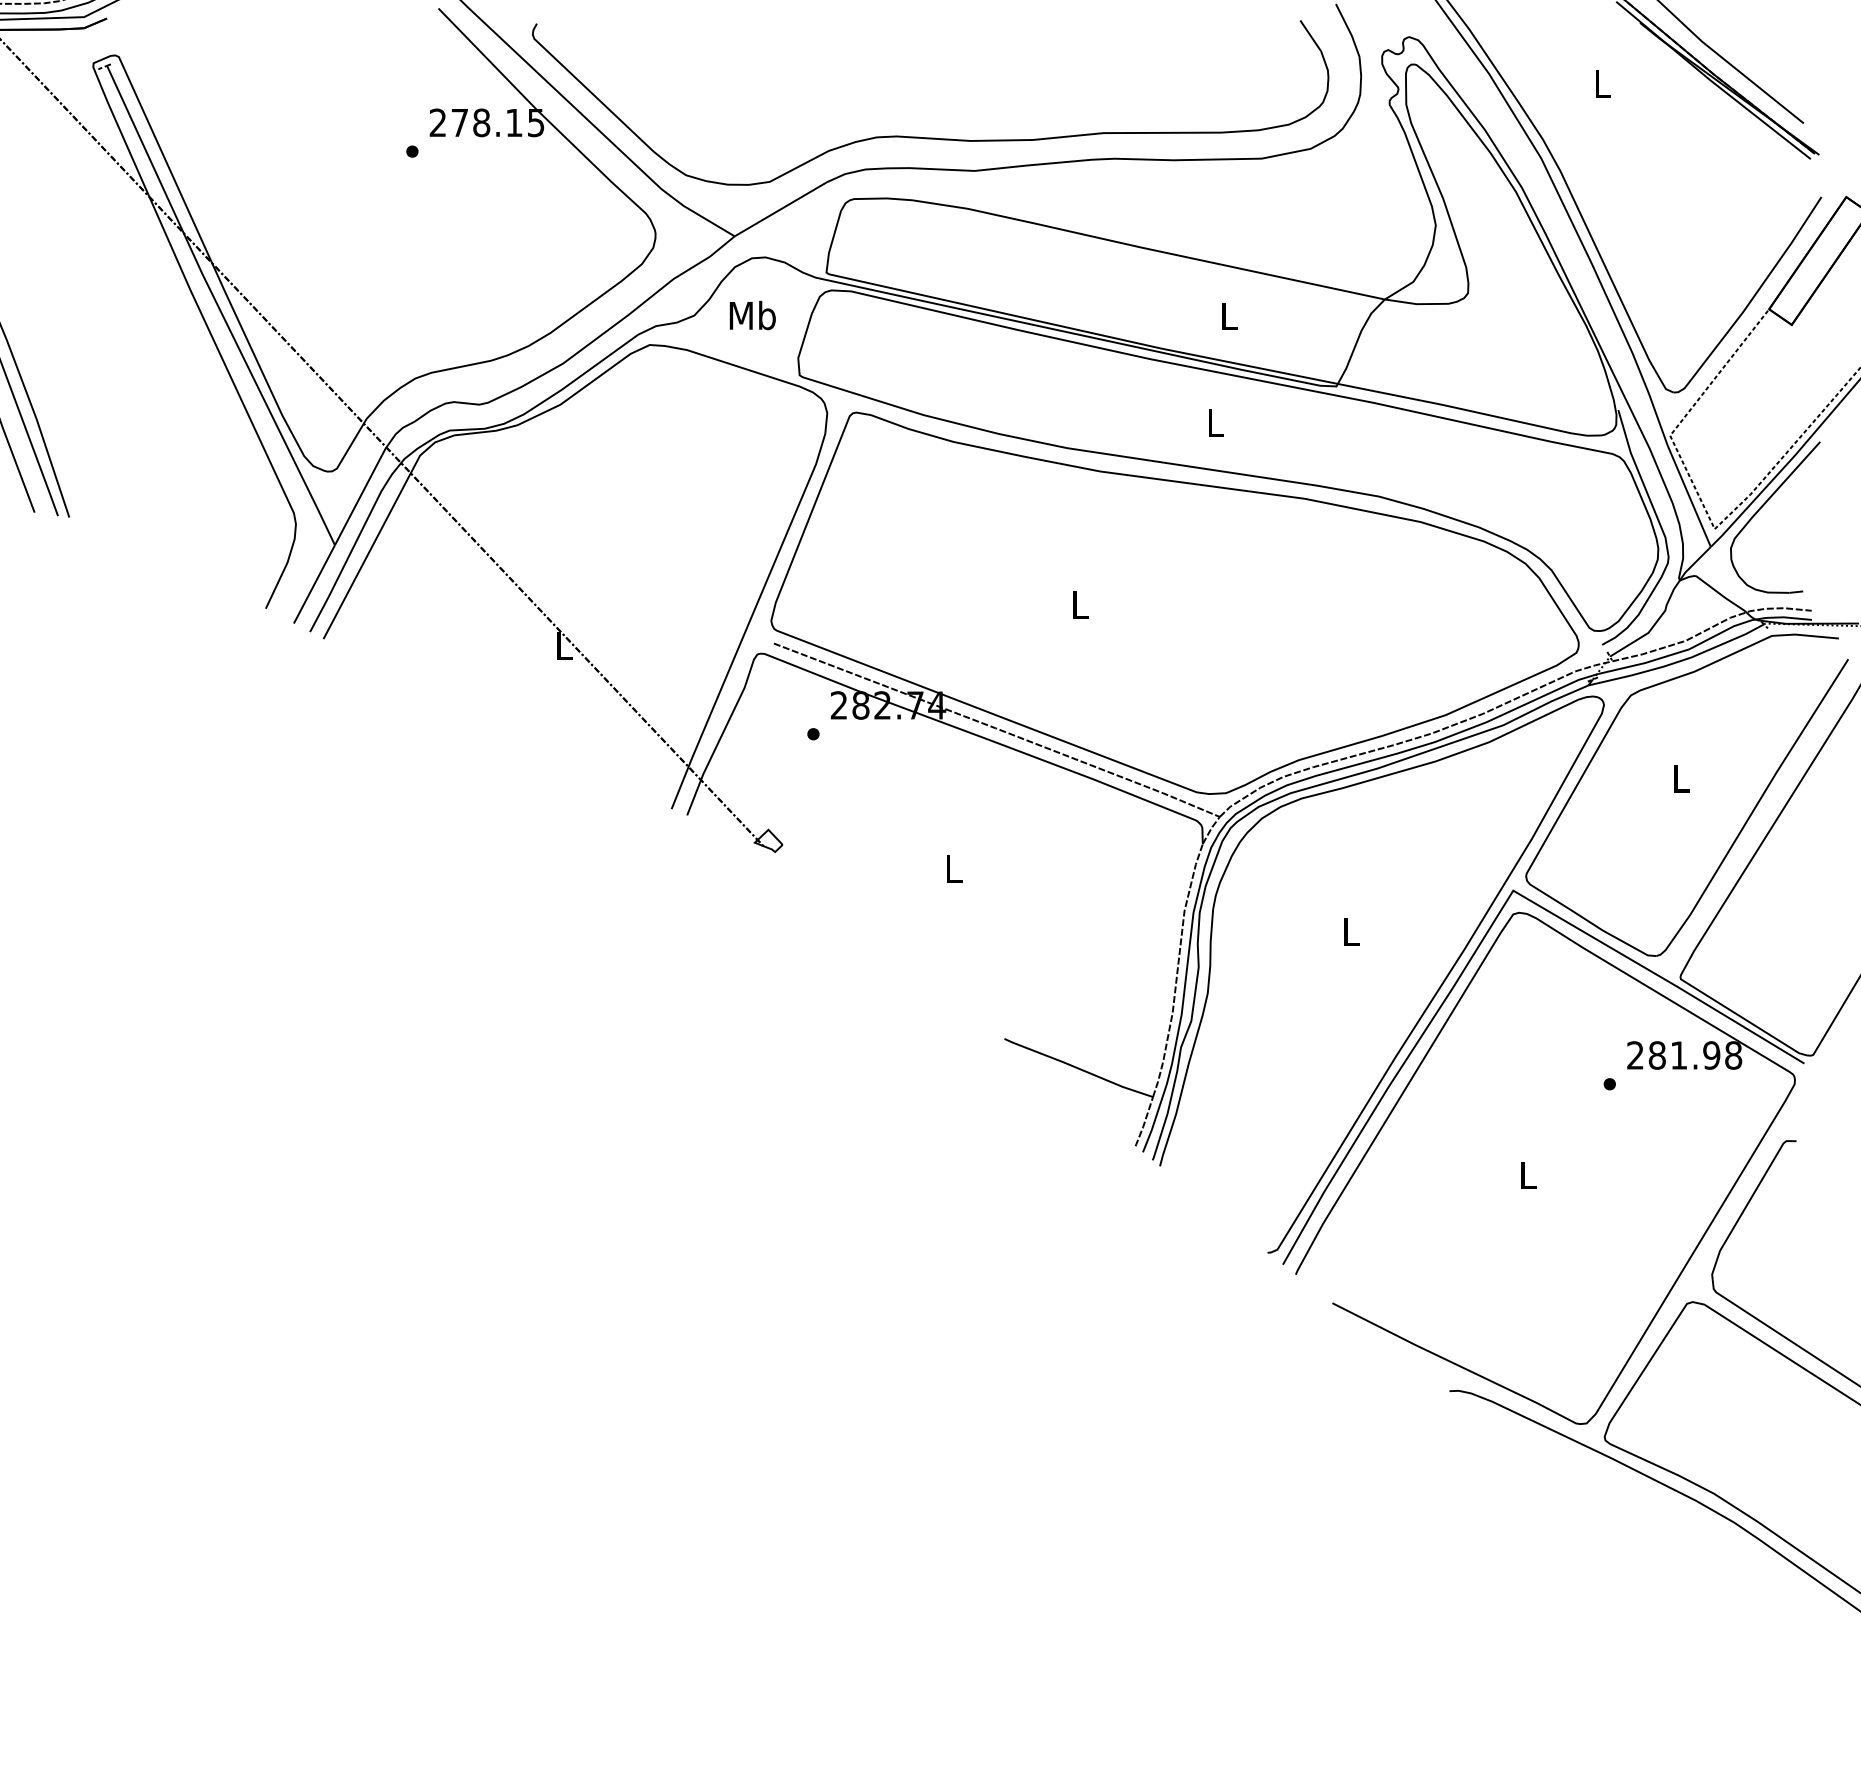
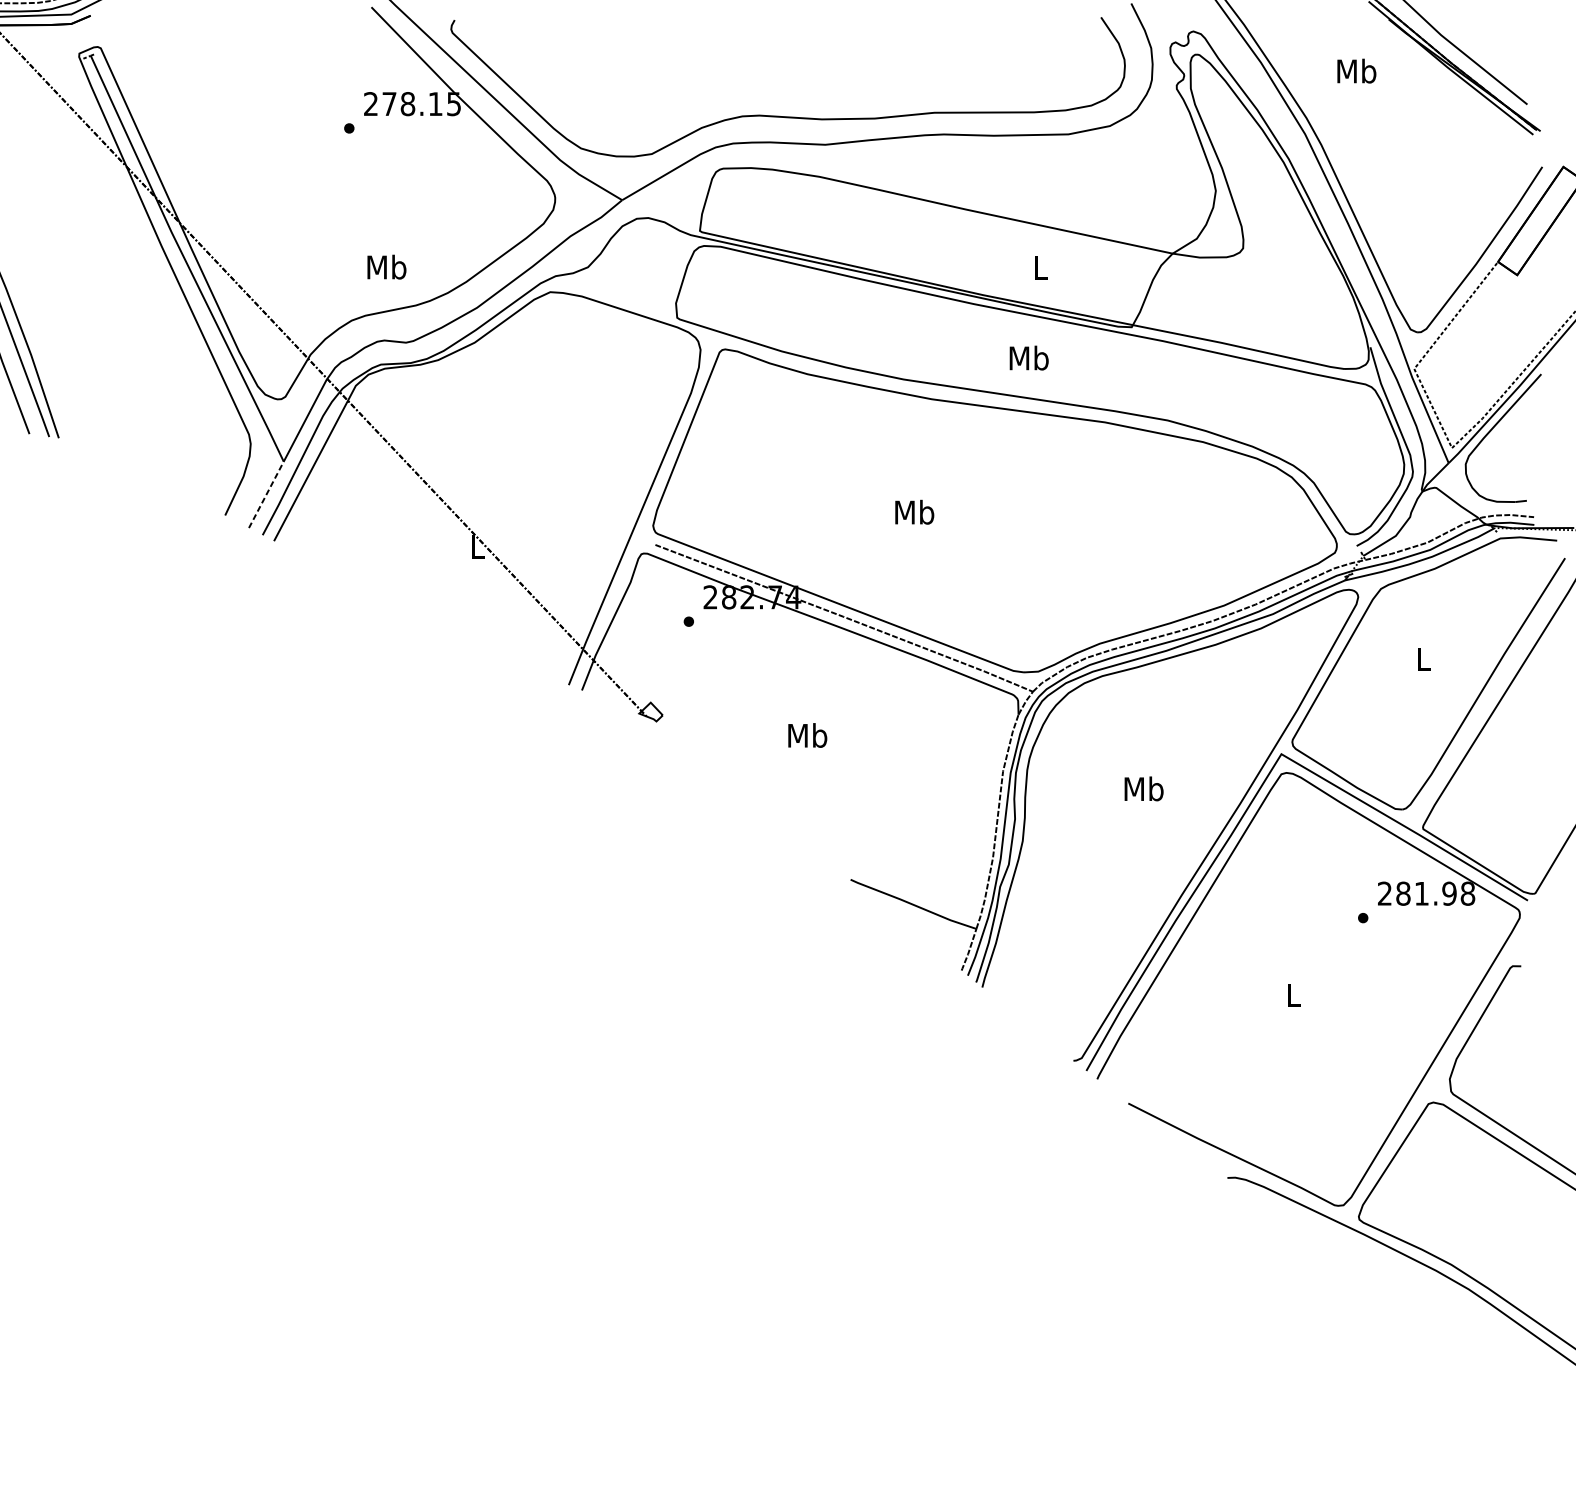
text: (1602, 83) -> (1356, 70), L -> Mb
text: (752, 315) -> (386, 267), moved
text: (1215, 422) -> (1029, 357), L -> Mb
line: (314, 583) -> (266, 494), solid -> dashed
text: (1080, 604) -> (915, 511), L -> Mb
text: (953, 868) -> (807, 735), L -> Mb
text: (1351, 931) -> (1144, 788), L -> Mb

